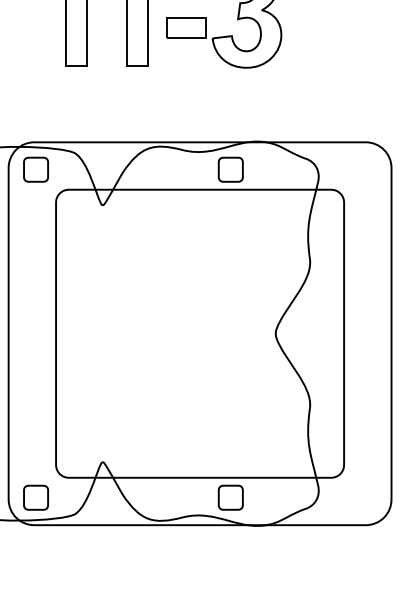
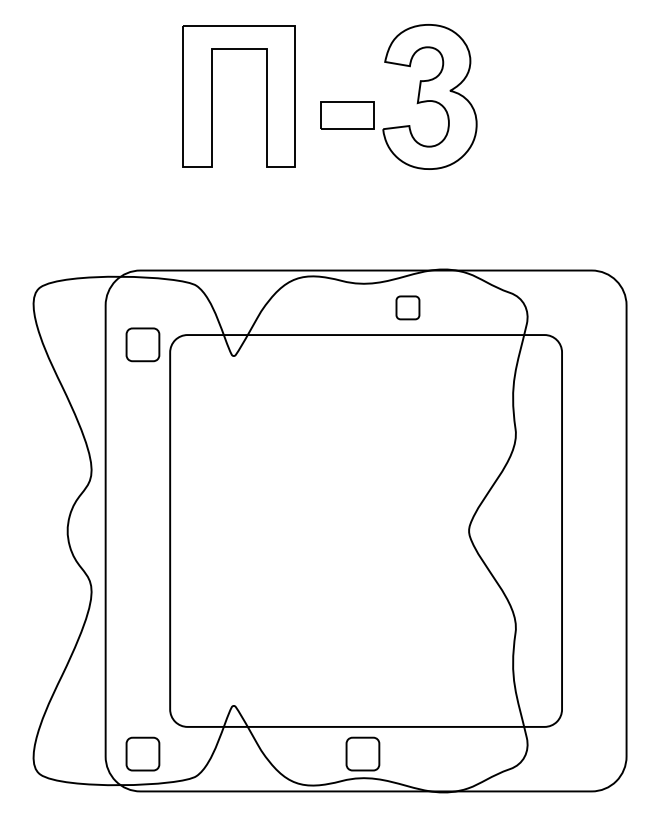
part: (35, 169) -> (142, 344), moved
part: (230, 169) -> (407, 307), size x0.7
part: (230, 497) -> (362, 753), moved

